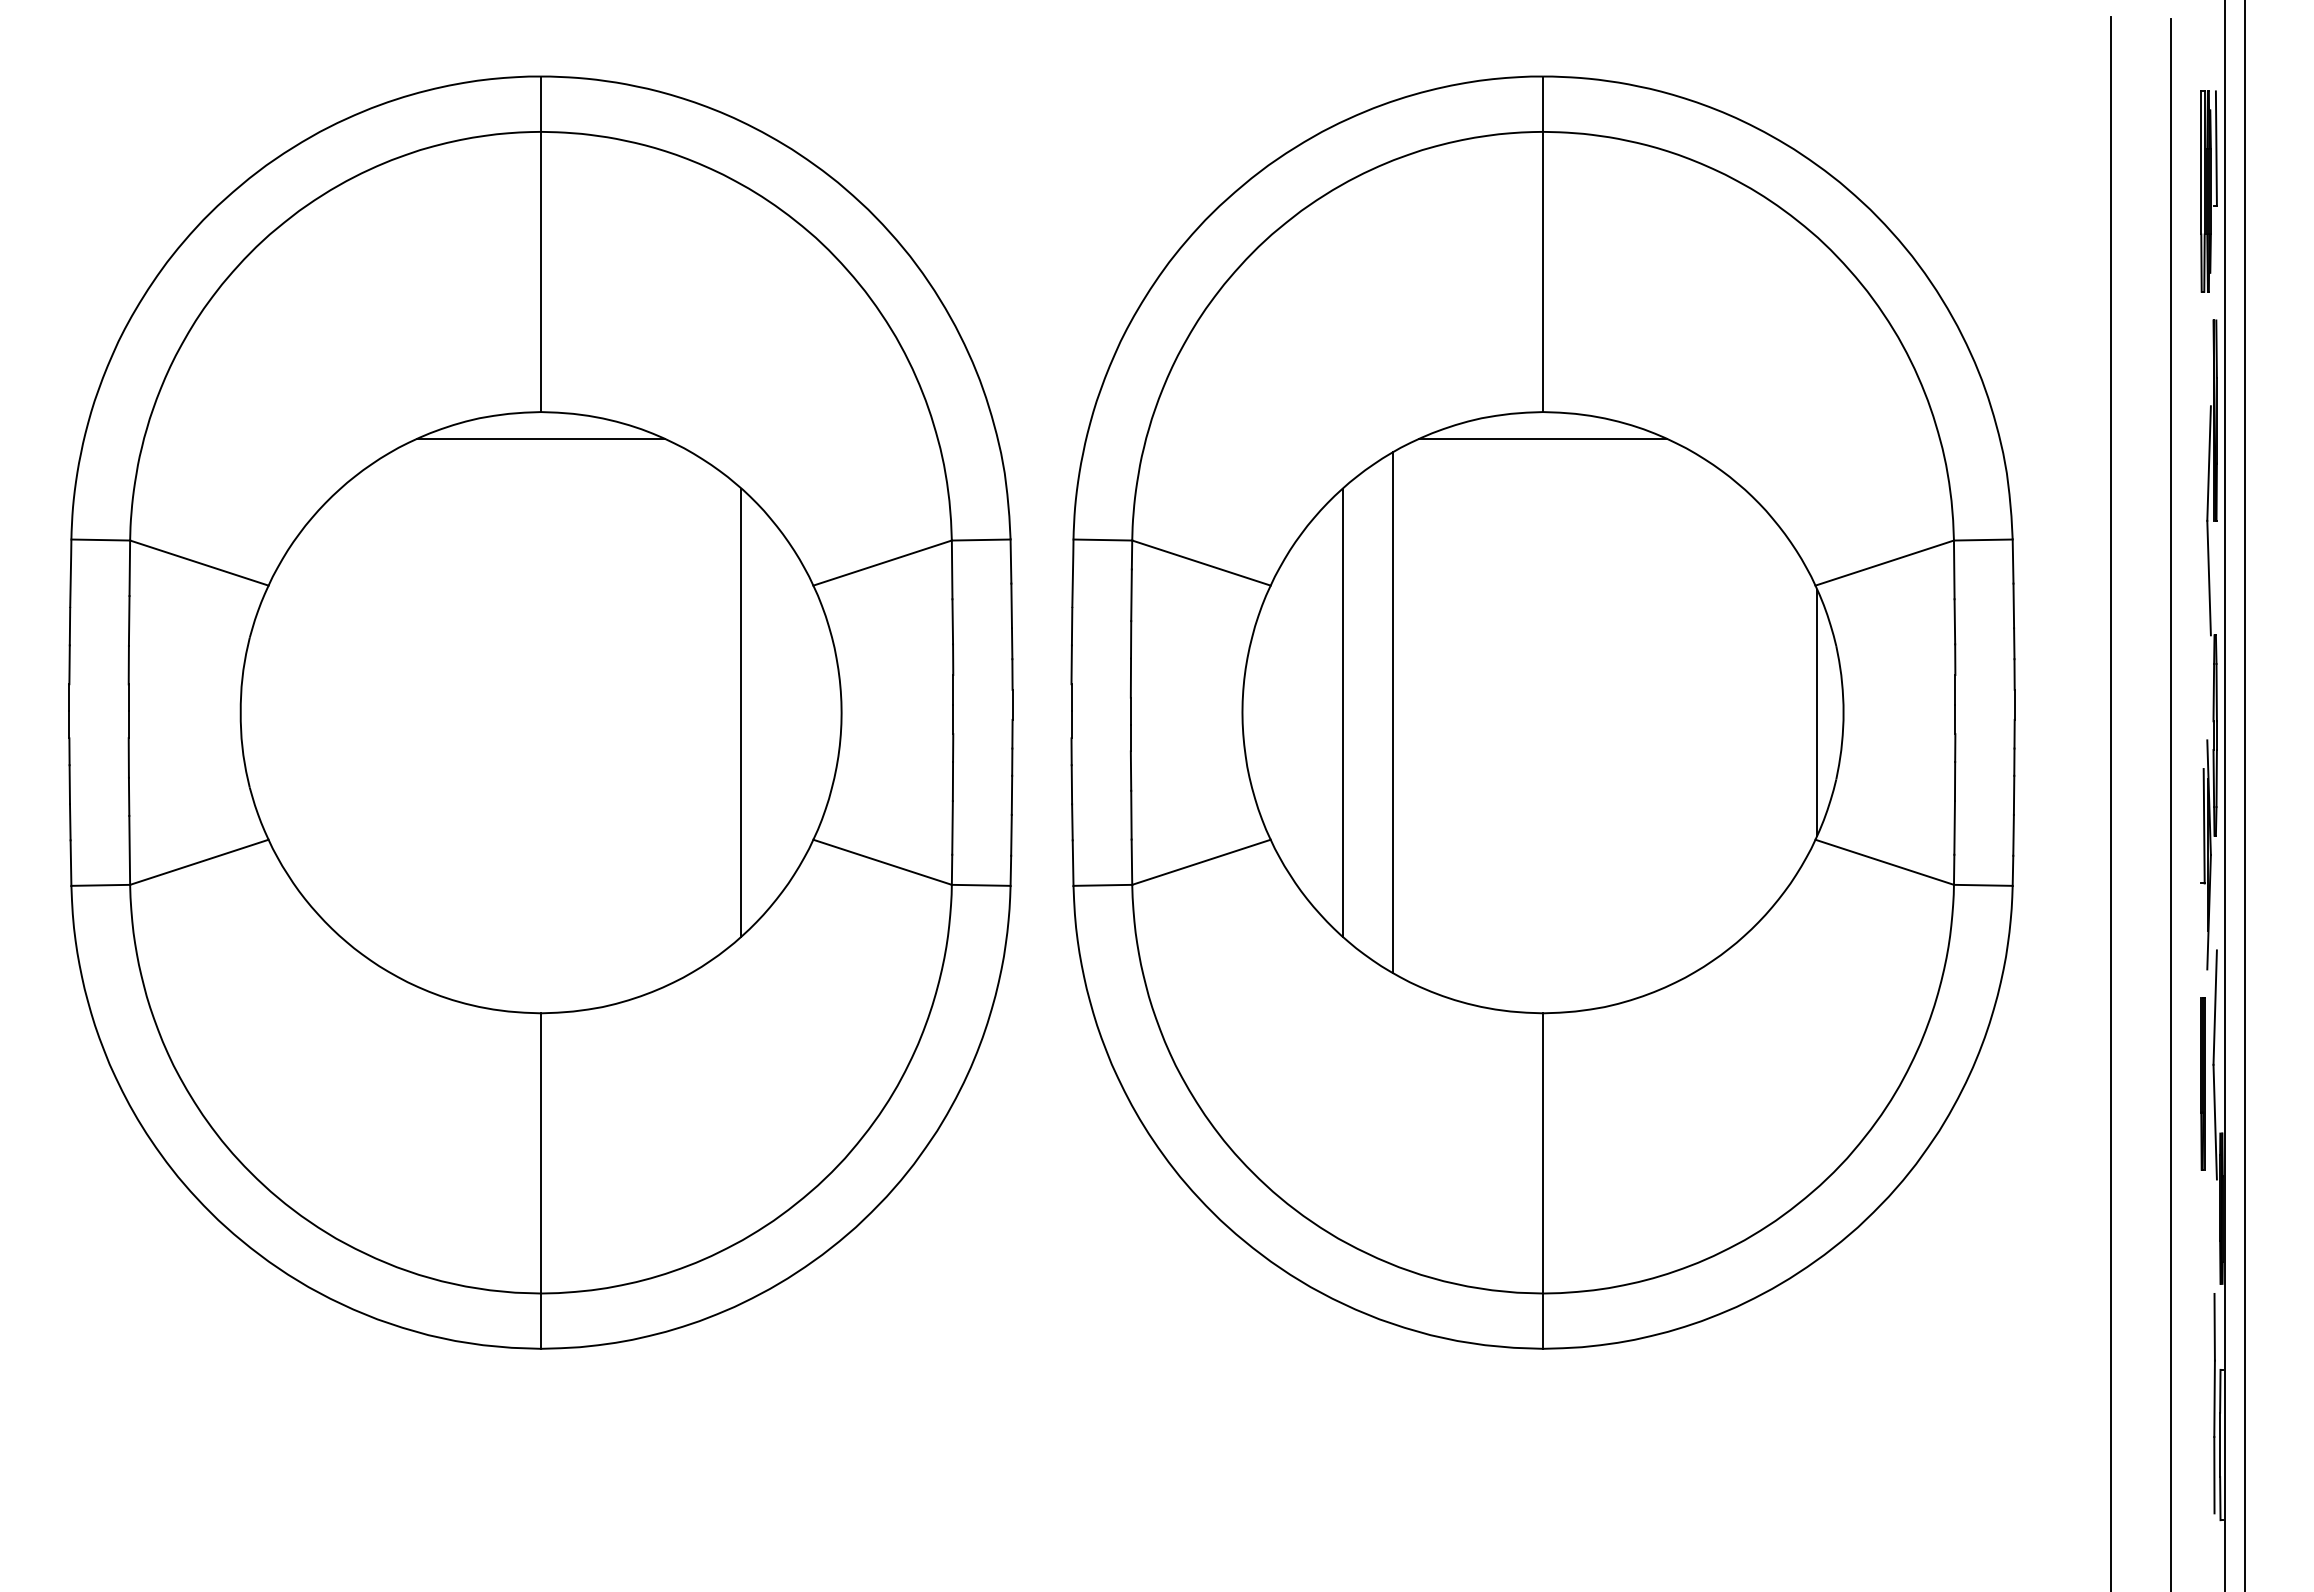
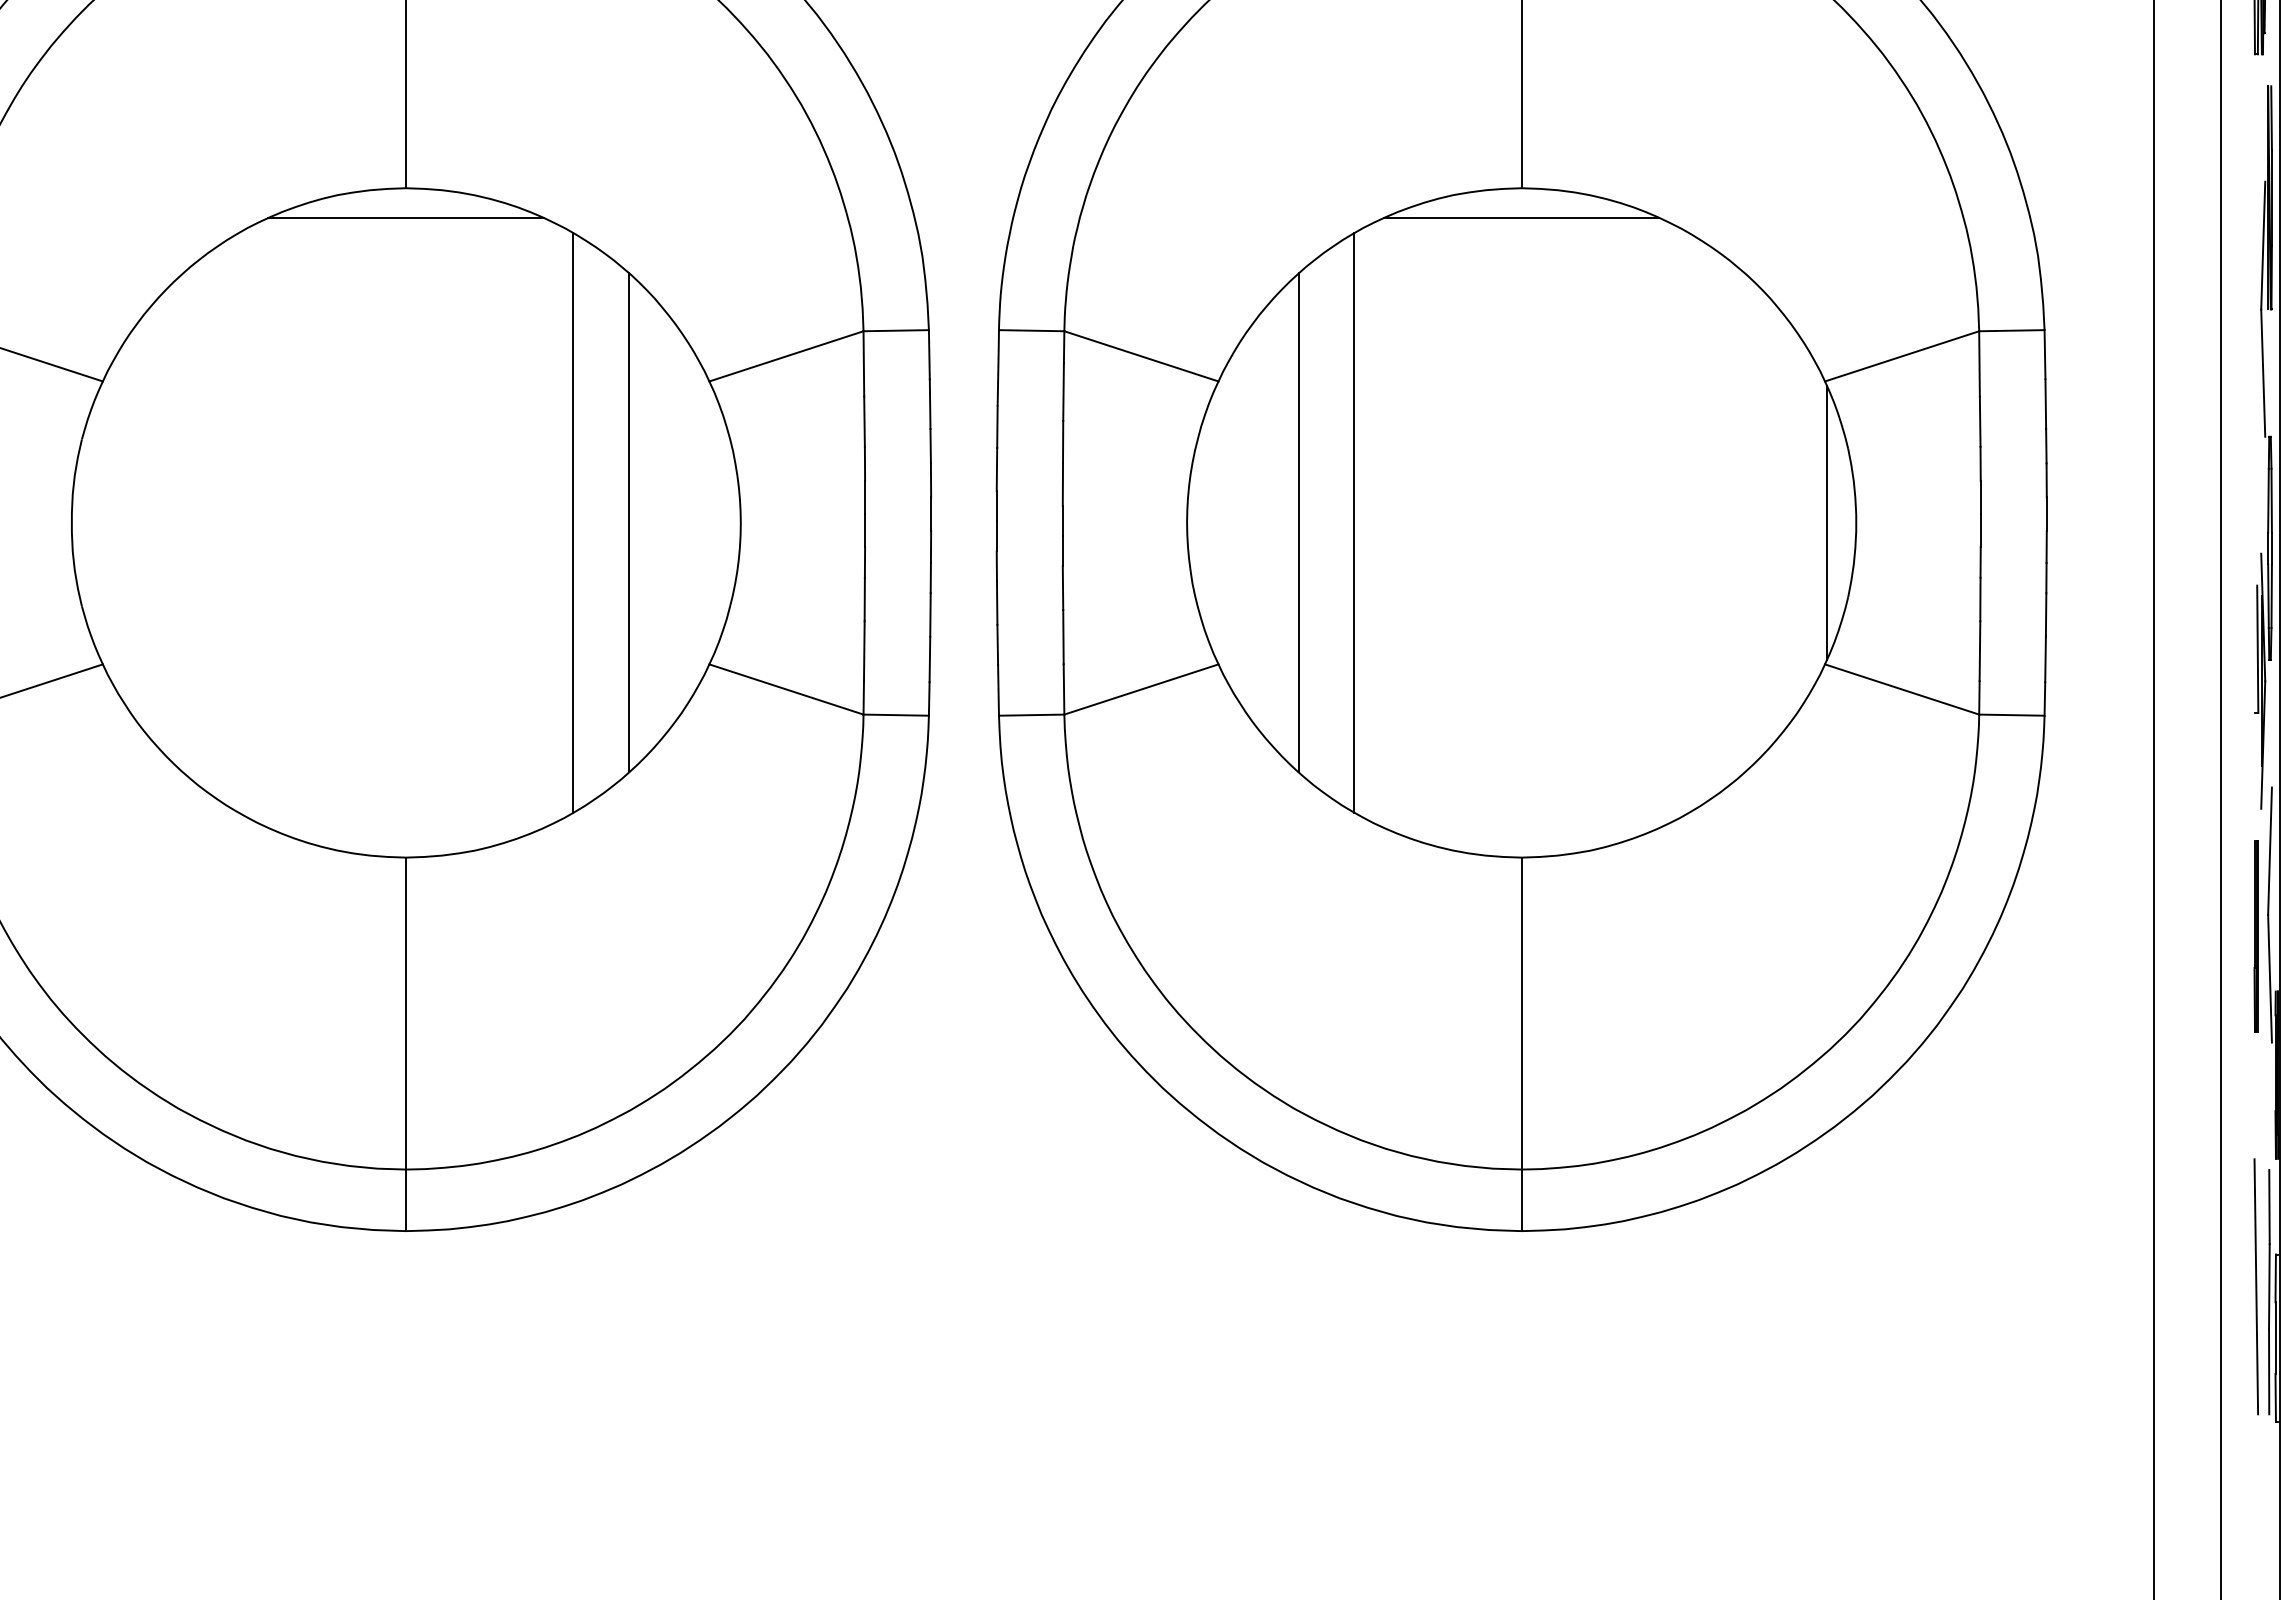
line: (691, 712) -> (573, 522), added
line: (2202, 1398) -> (2255, 1286), added

